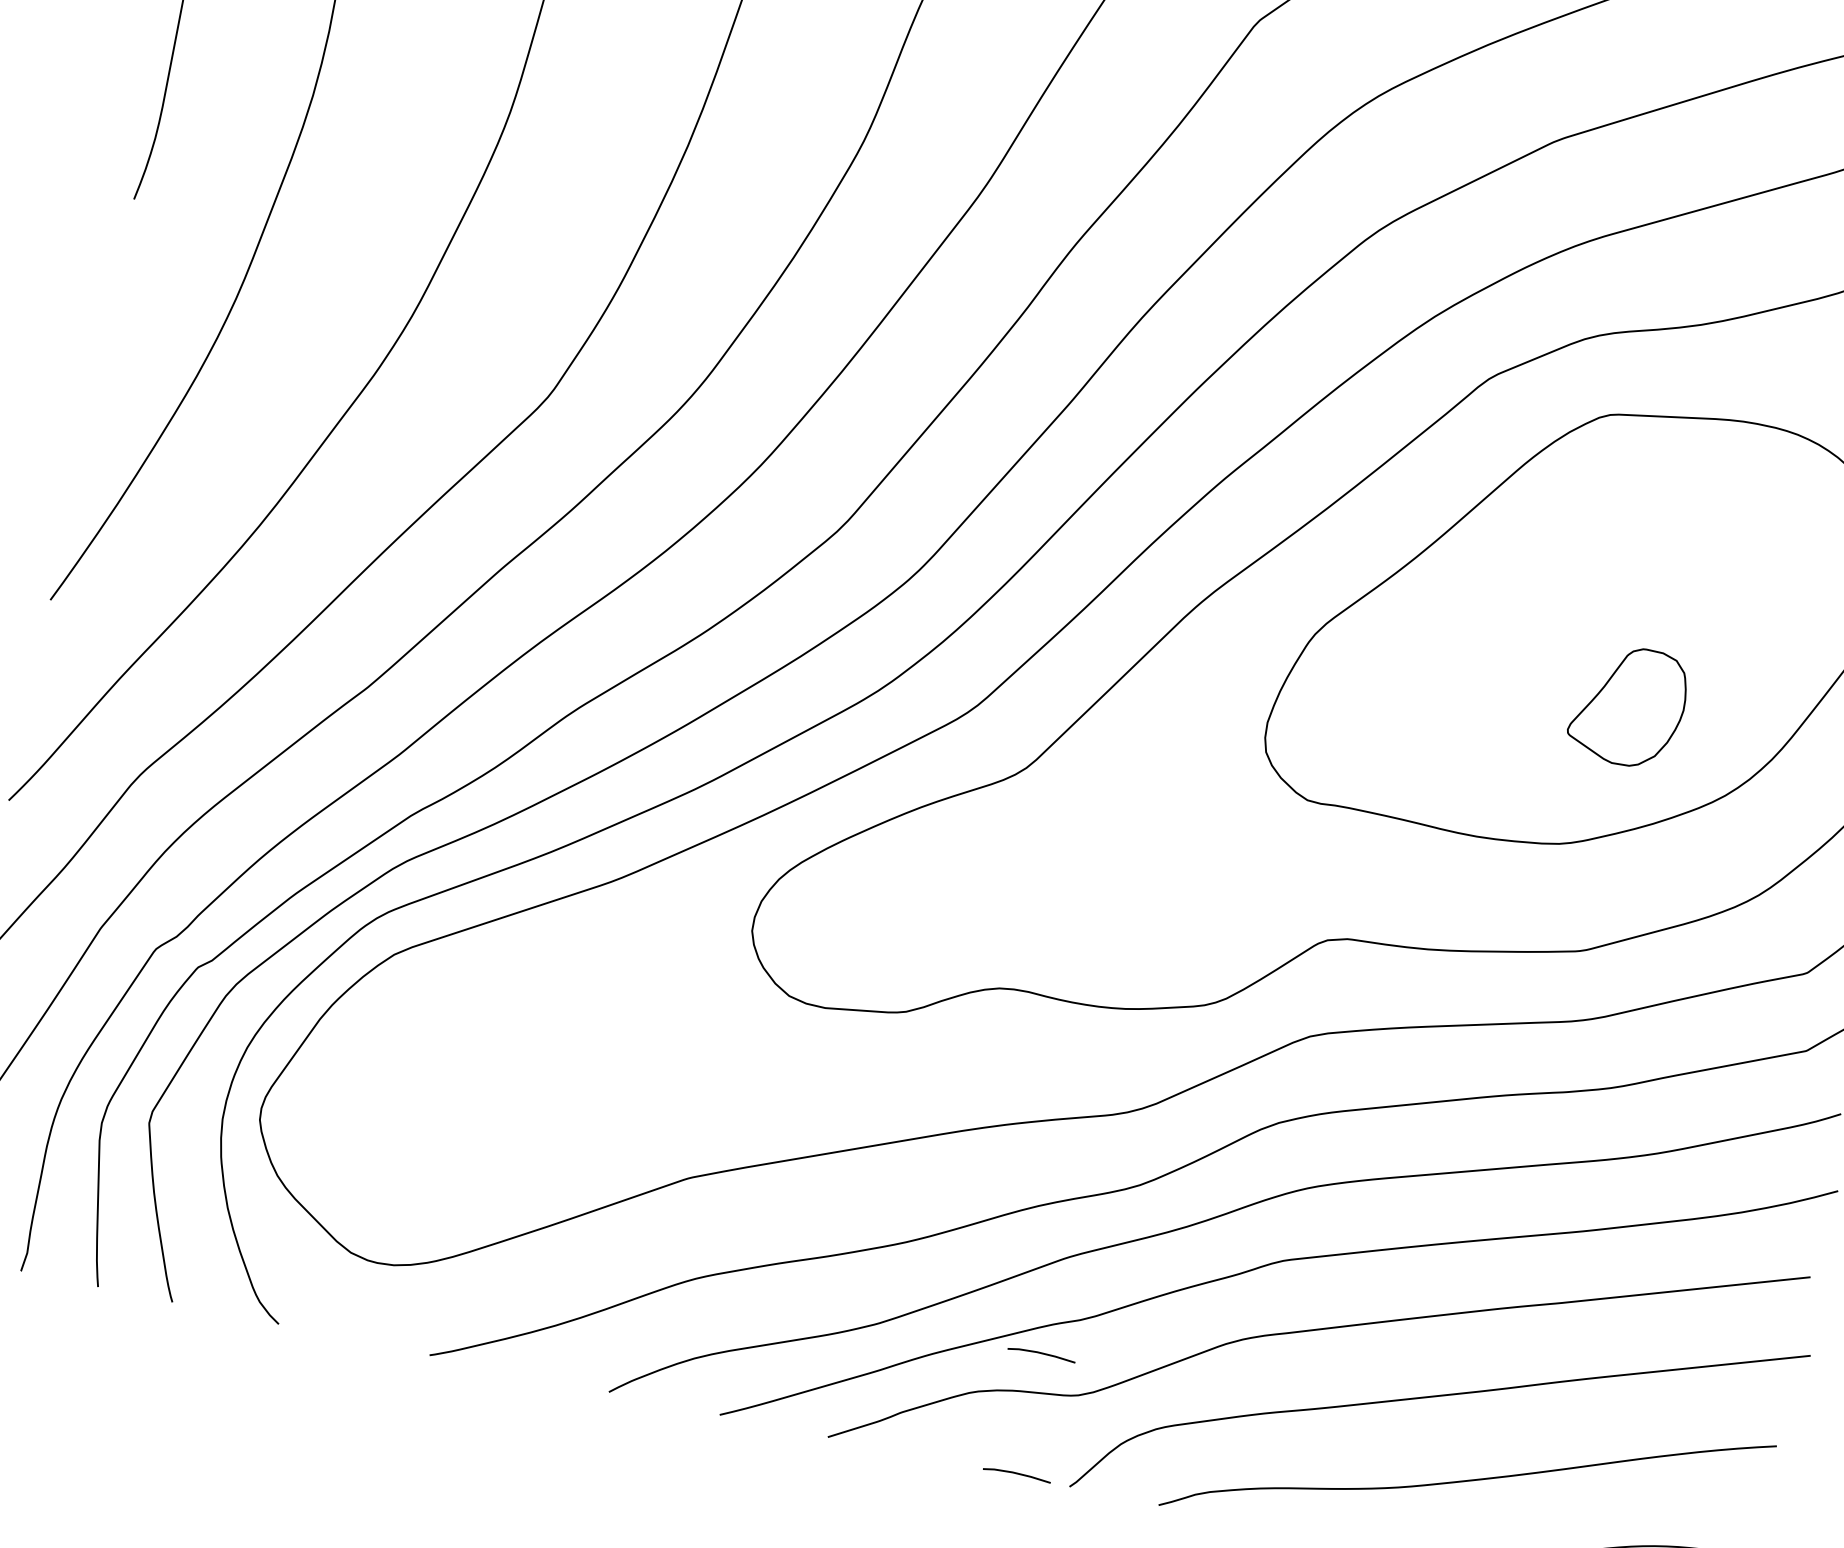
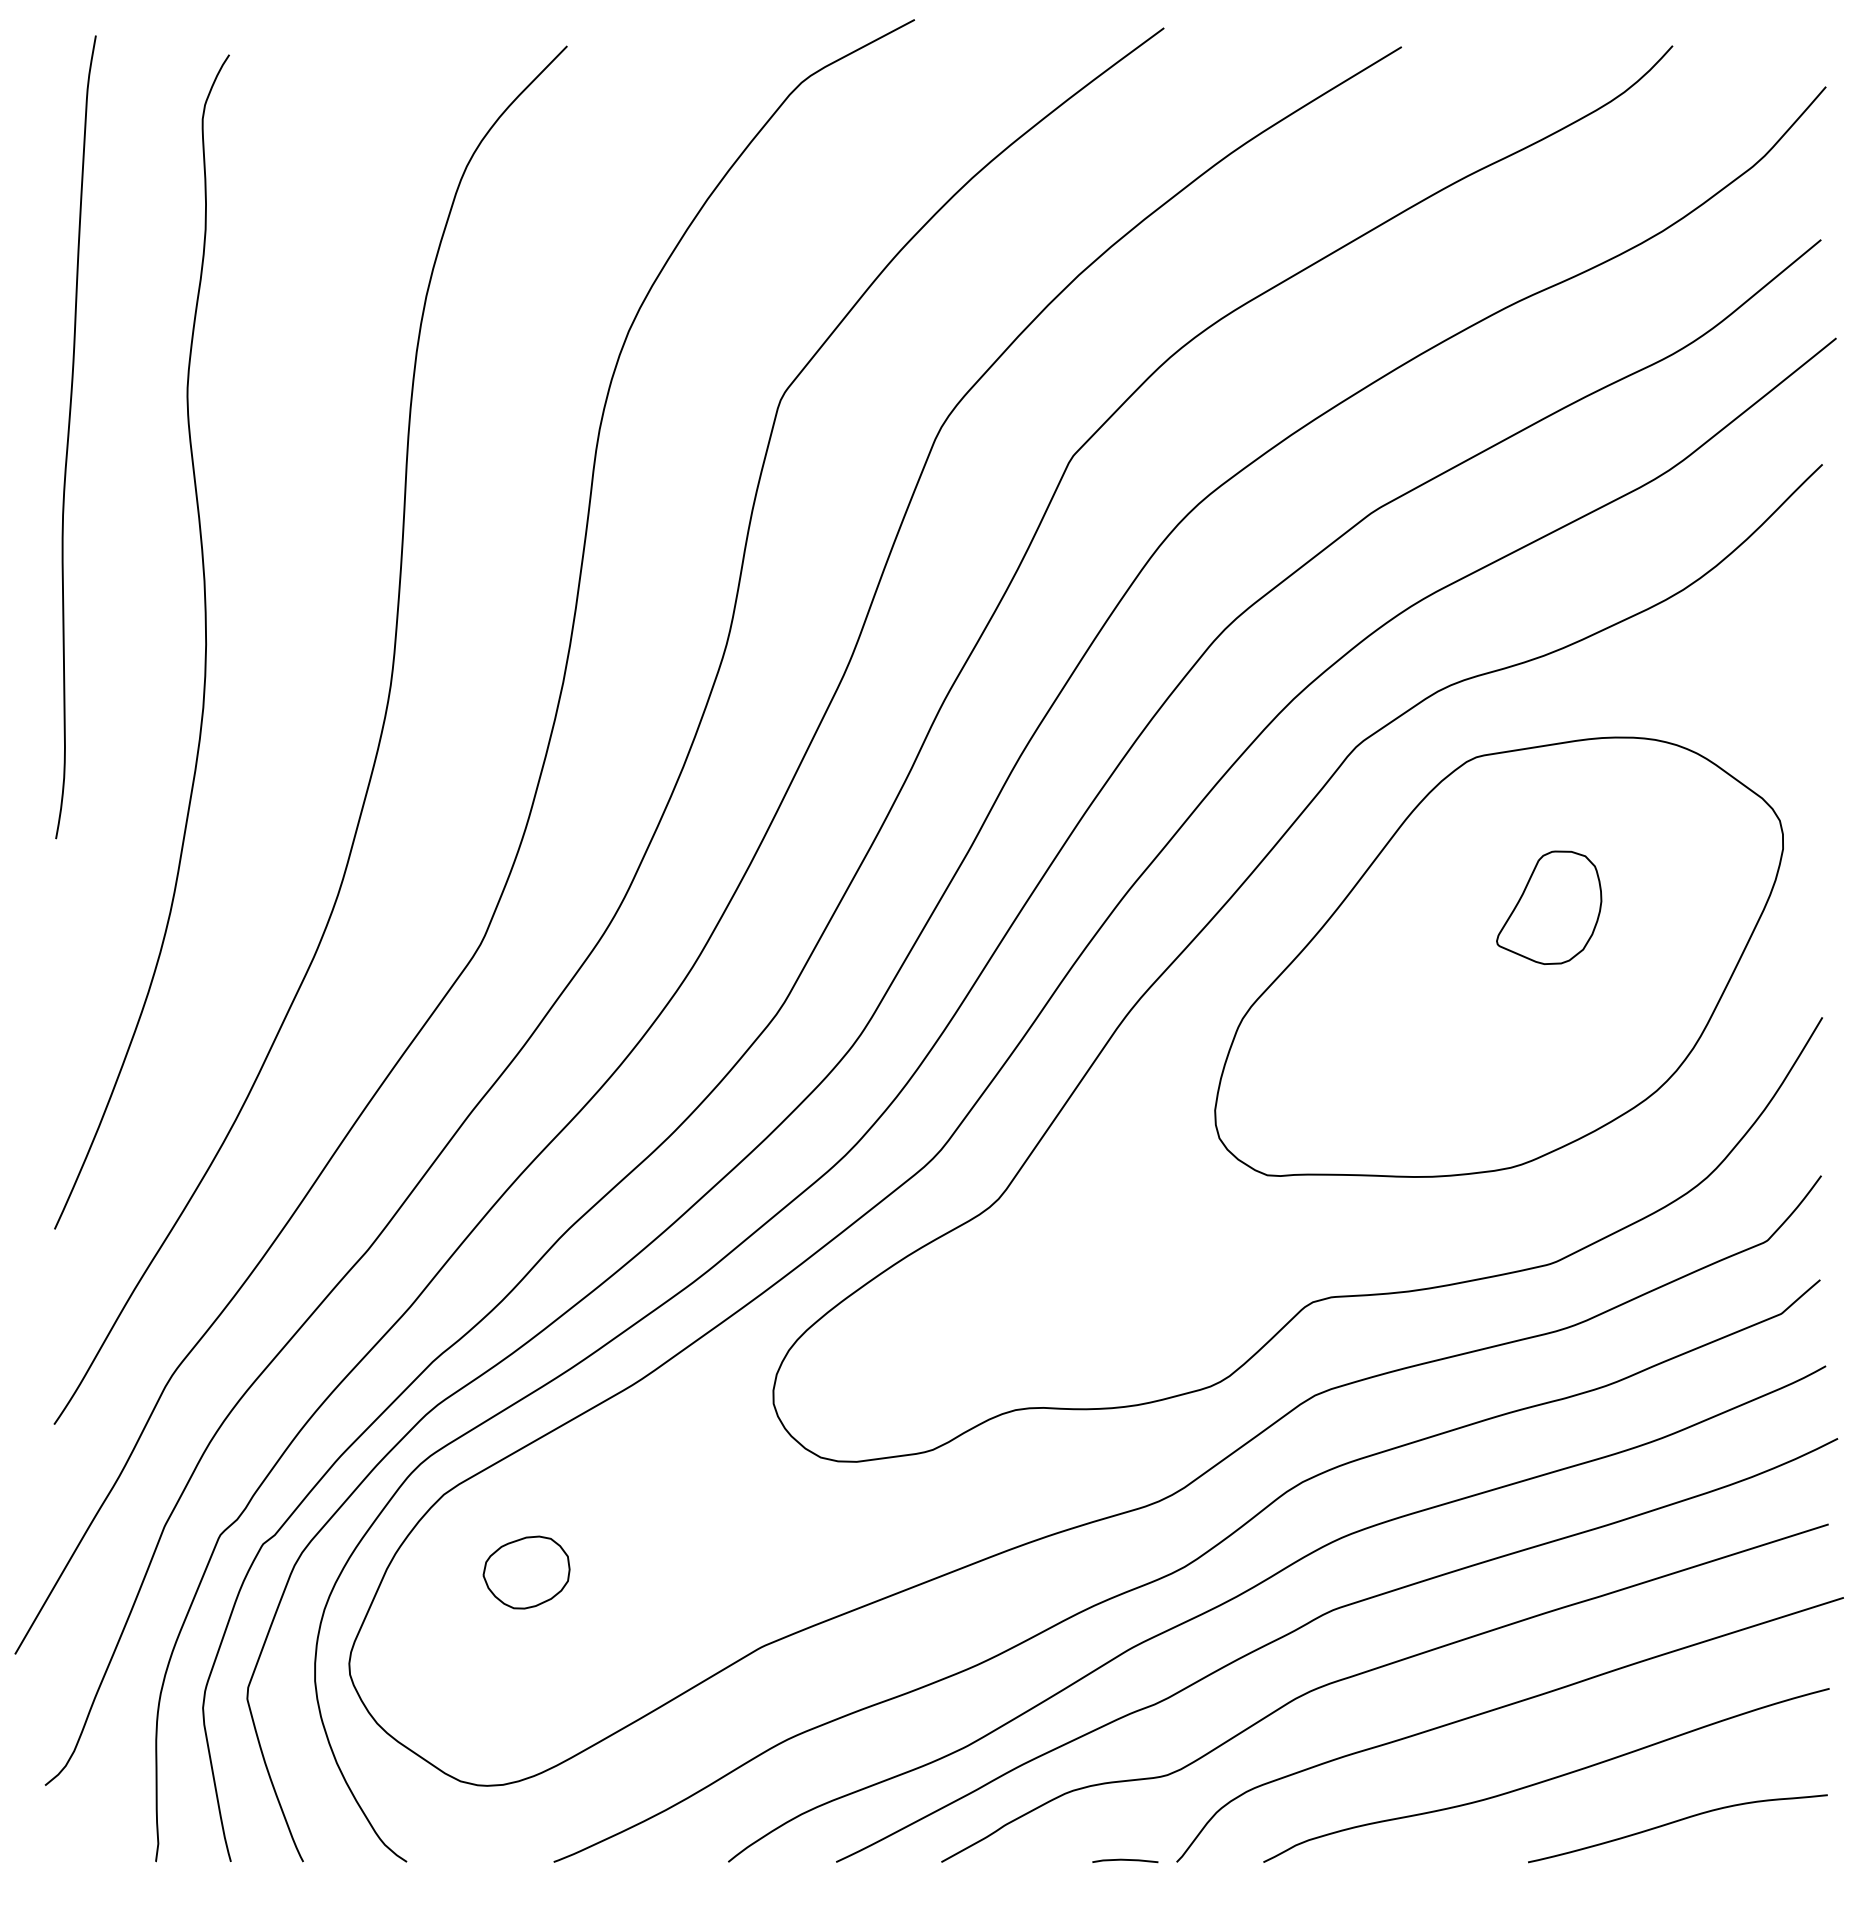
part: (1628, 705) -> (1549, 907), moved
part: (462, 1052) -> (526, 1572), added
line: (1041, 1354) -> (1125, 1743), removed

